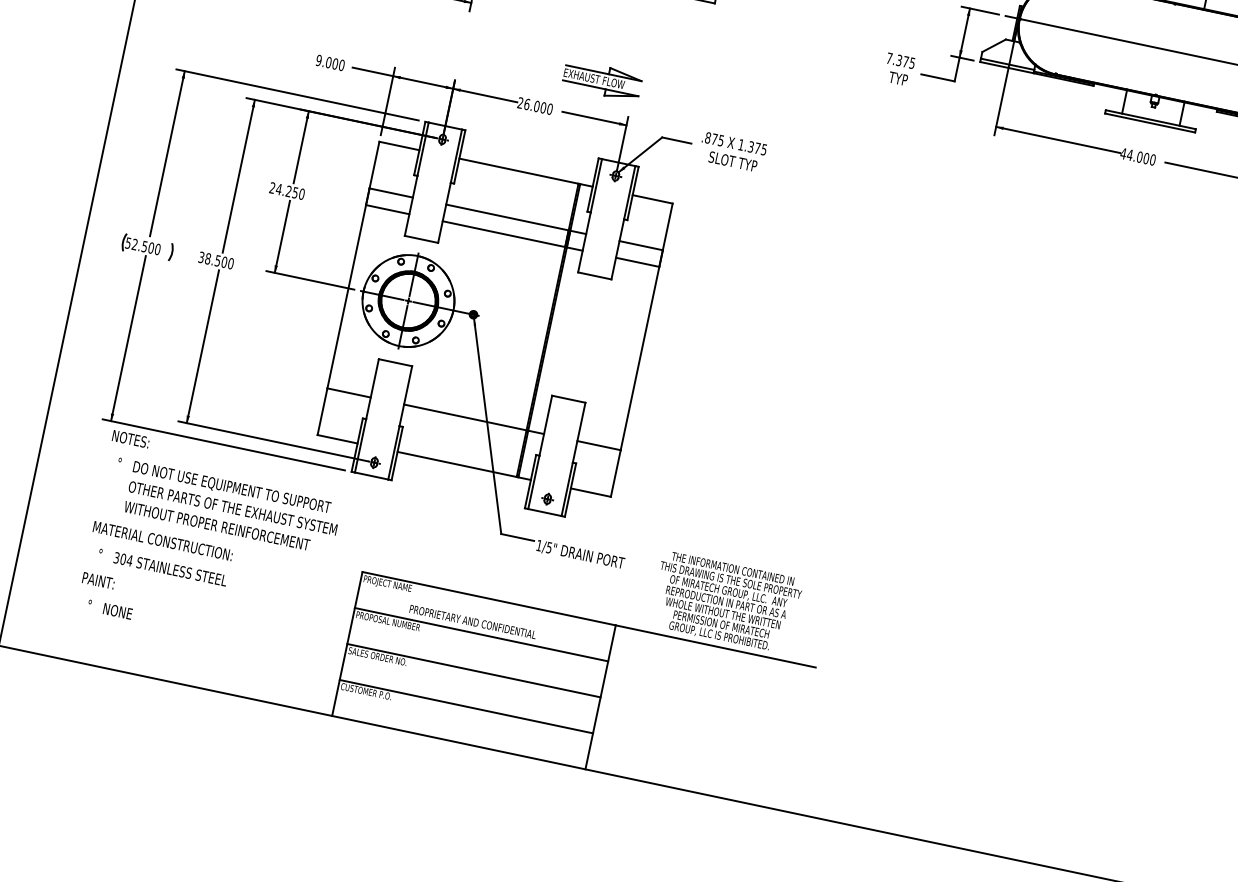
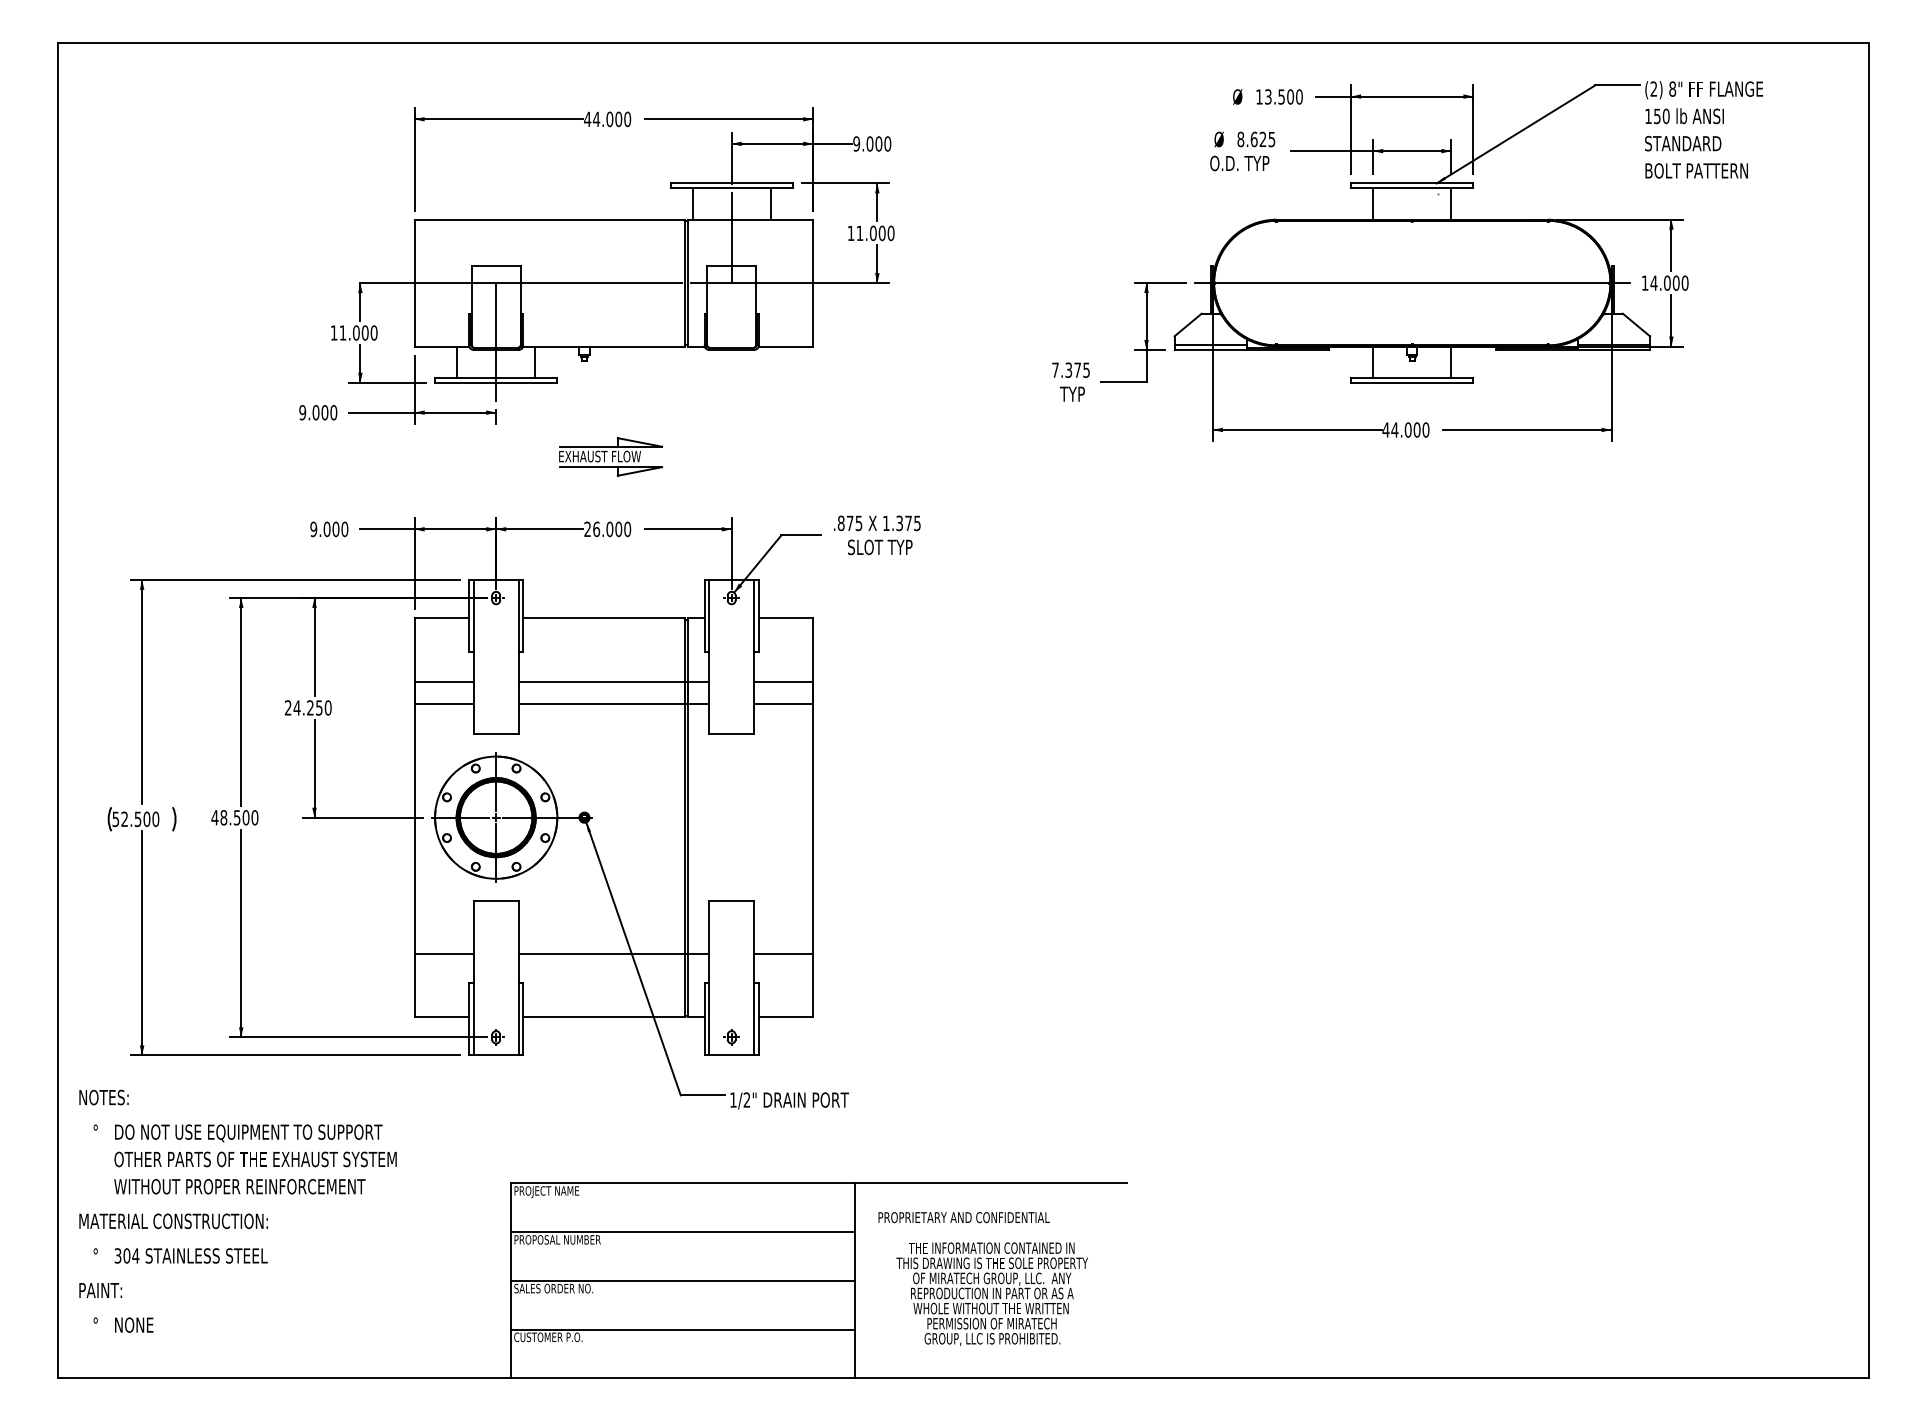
part: (602, 80) -> (611, 456), moved
text: (201, 257) -> (214, 817), 38.500 -> 48.500
text: (211, 543) -> (237, 1210), moved
text: (549, 547) -> (746, 1099), 1/5" -> 1/2"
text: (725, 602) -> (991, 1294), moved
text: (472, 621) -> (963, 1217), moved

